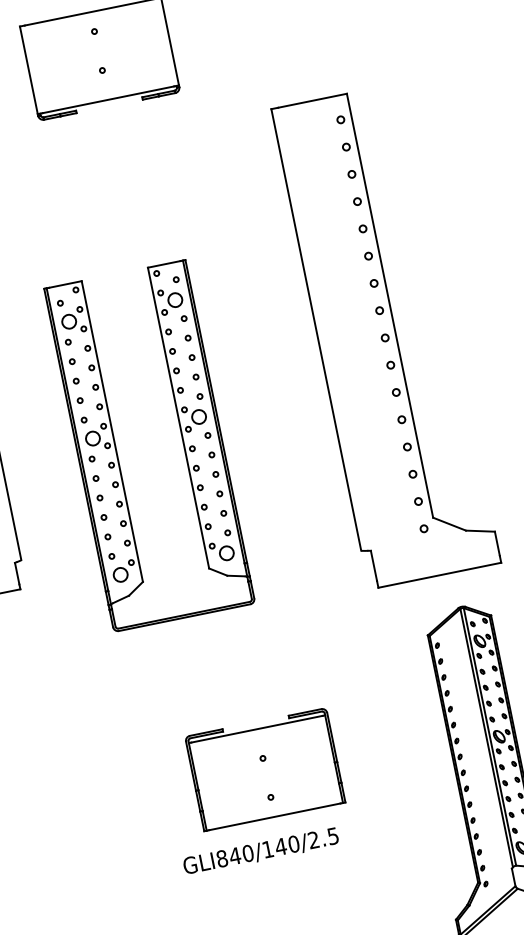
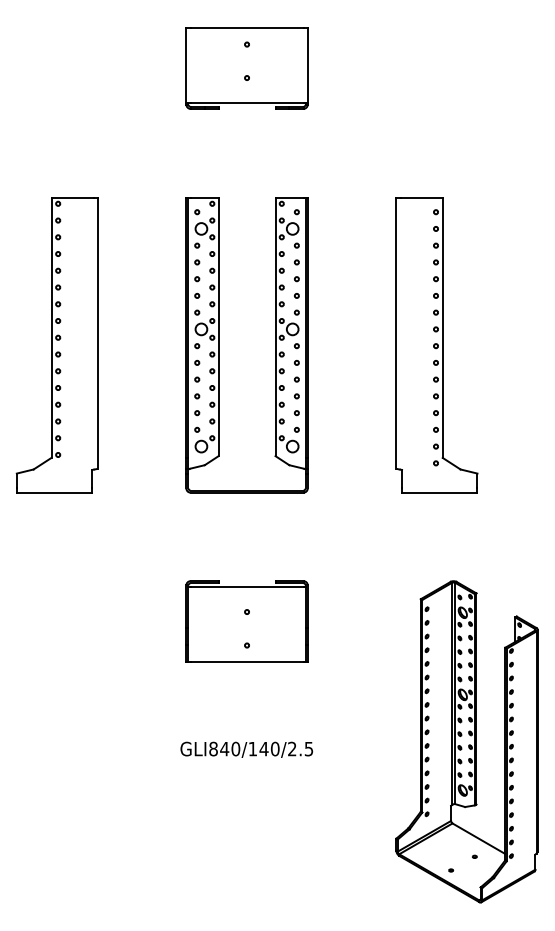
part: (386, 336) -> (436, 345), size x0.71
part: (117, 453) -> (219, 345), moved
part: (264, 769) -> (246, 621), moved

